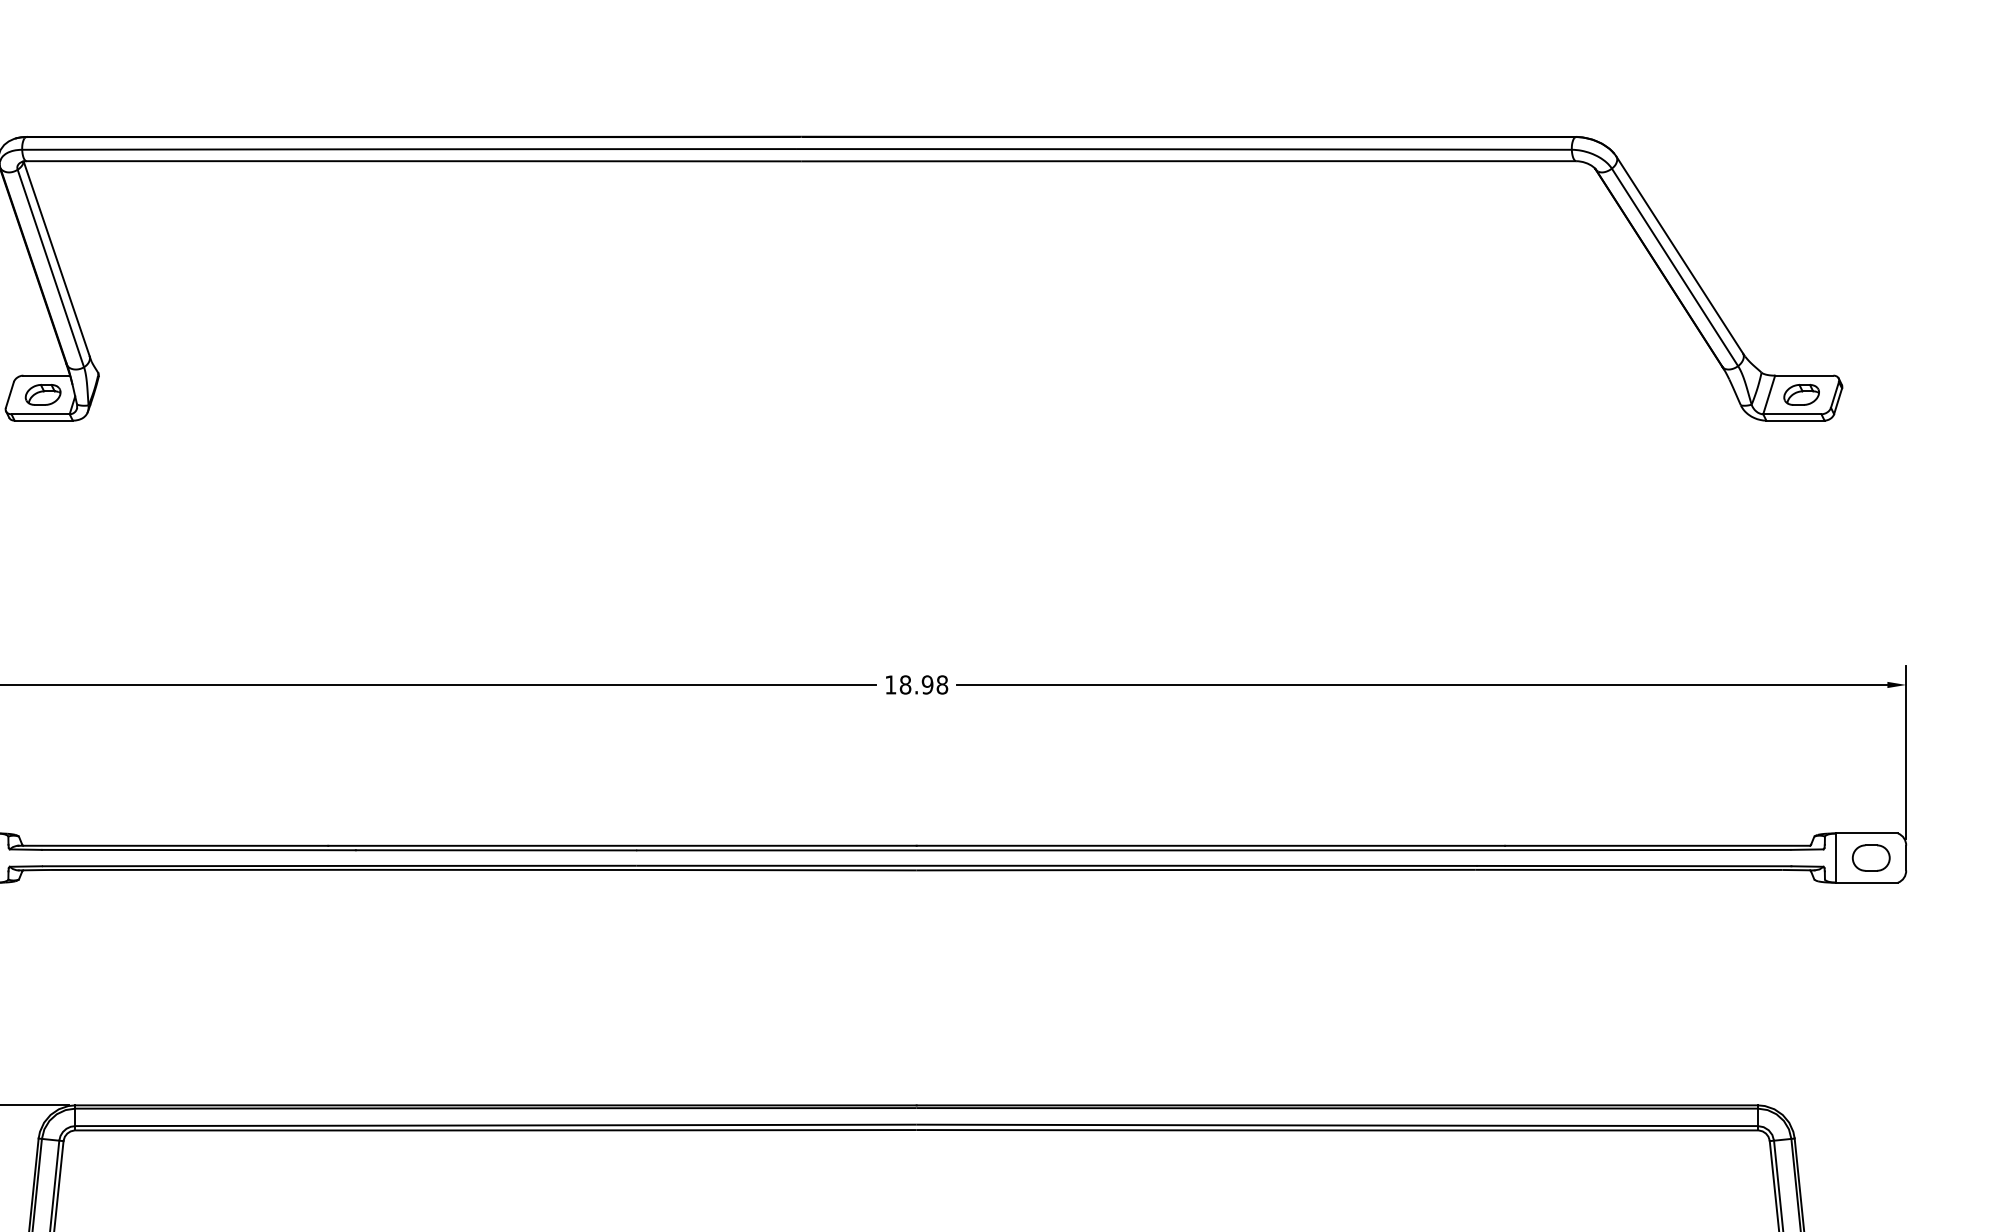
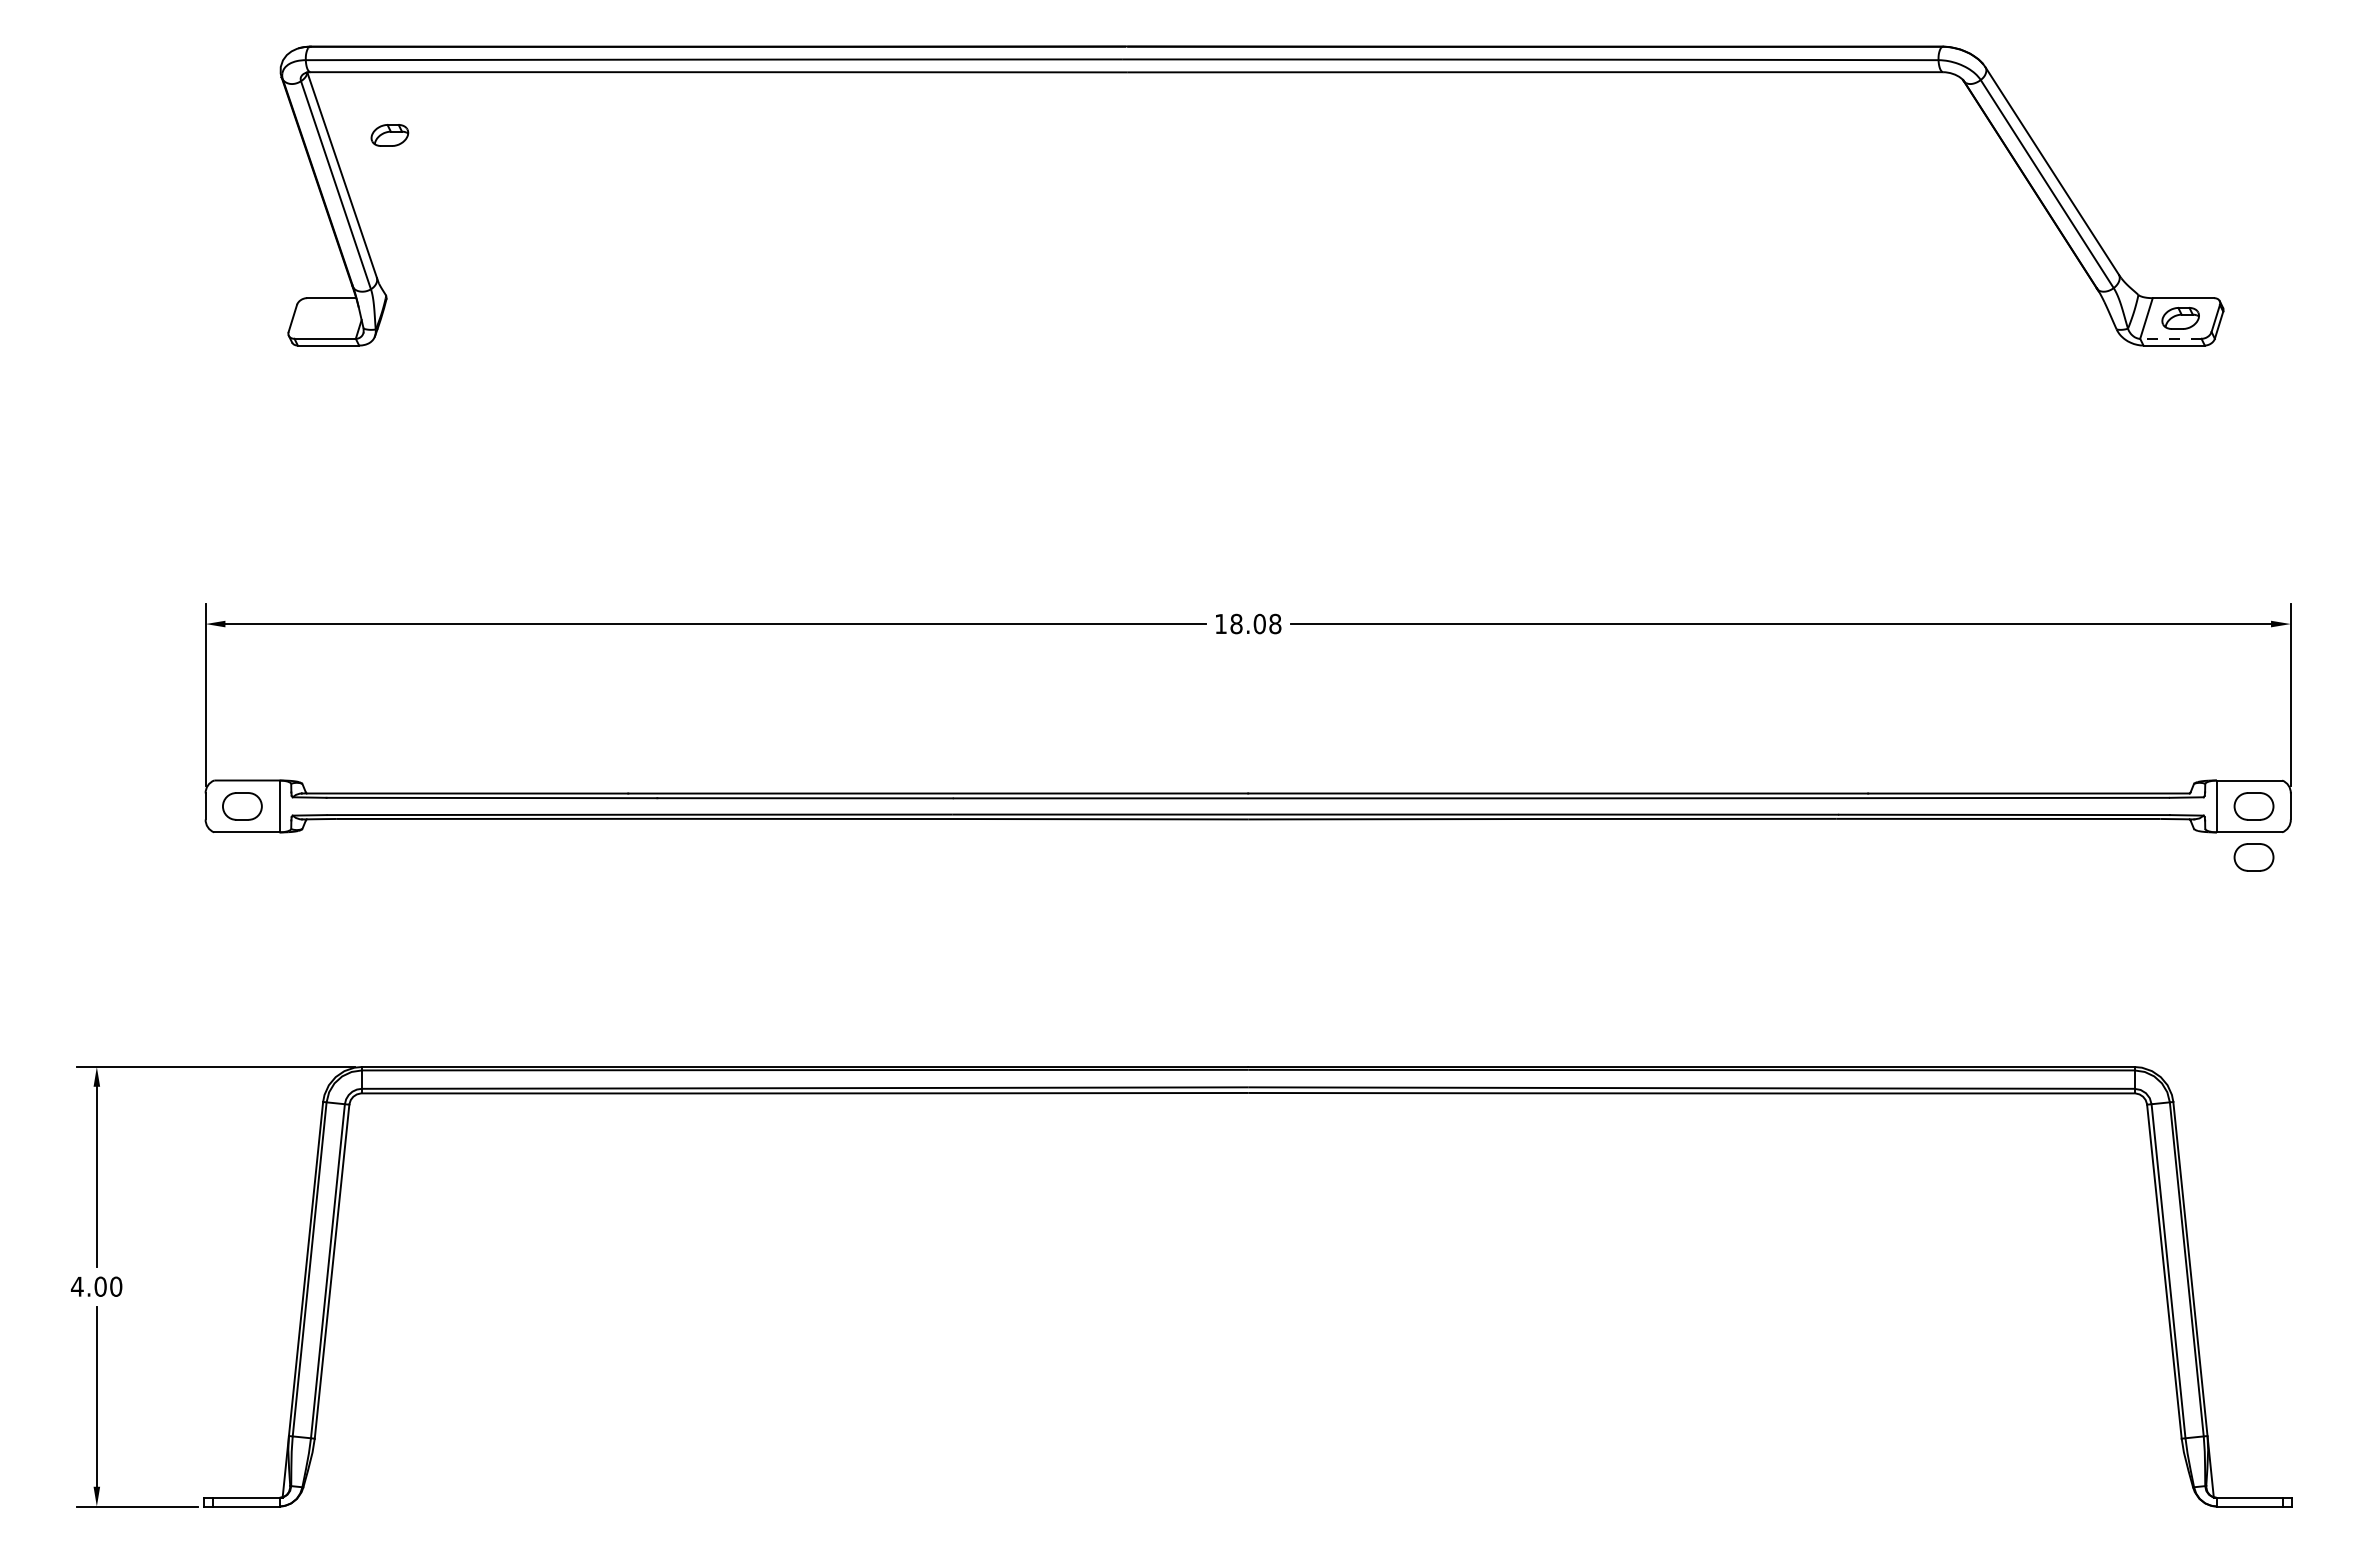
part: (42, 394) -> (389, 135), moved
line: (1791, 413) -> (2170, 338), solid -> dashed
text: (927, 685) -> (1259, 624), 18.98 -> 18.08
part: (1870, 906) -> (2253, 857), added

